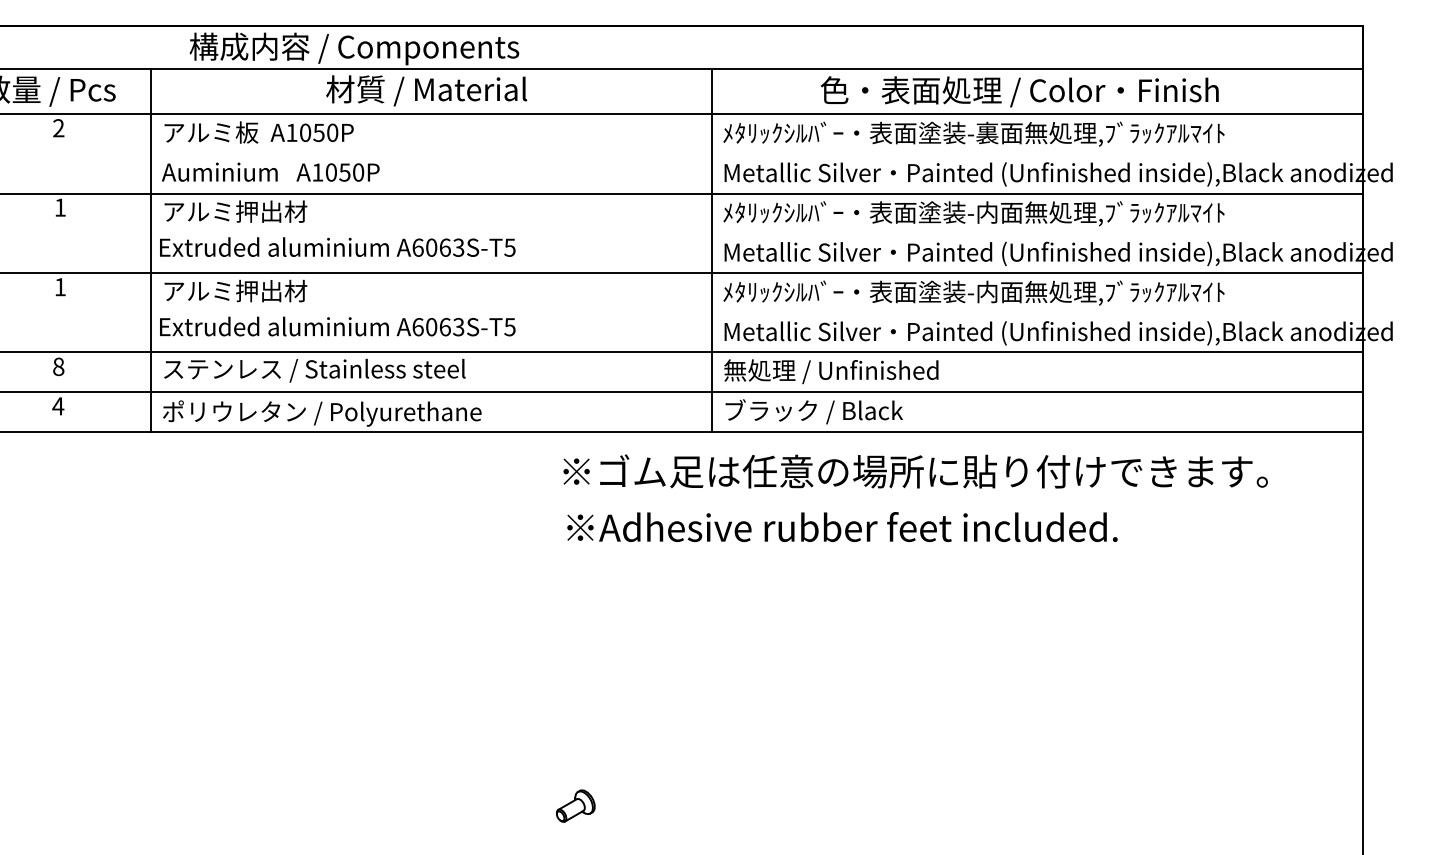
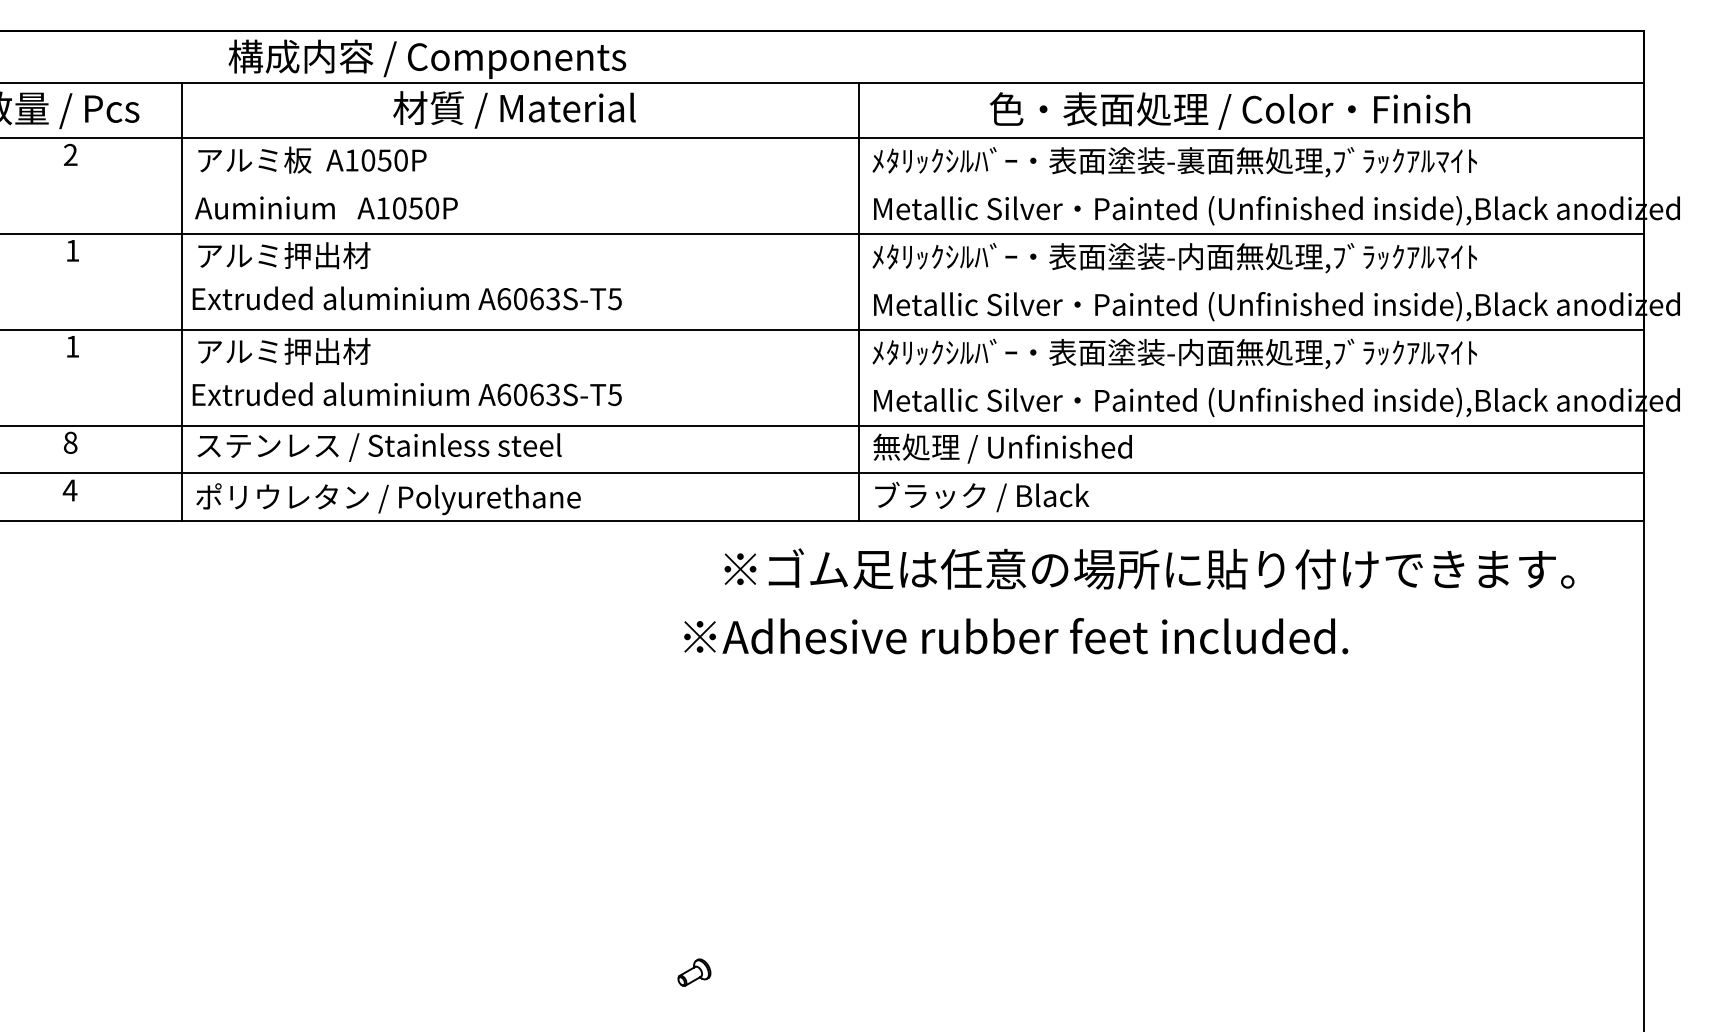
text: (915, 471) -> (1149, 568), moved
part: (575, 805) -> (694, 972), size x0.7

